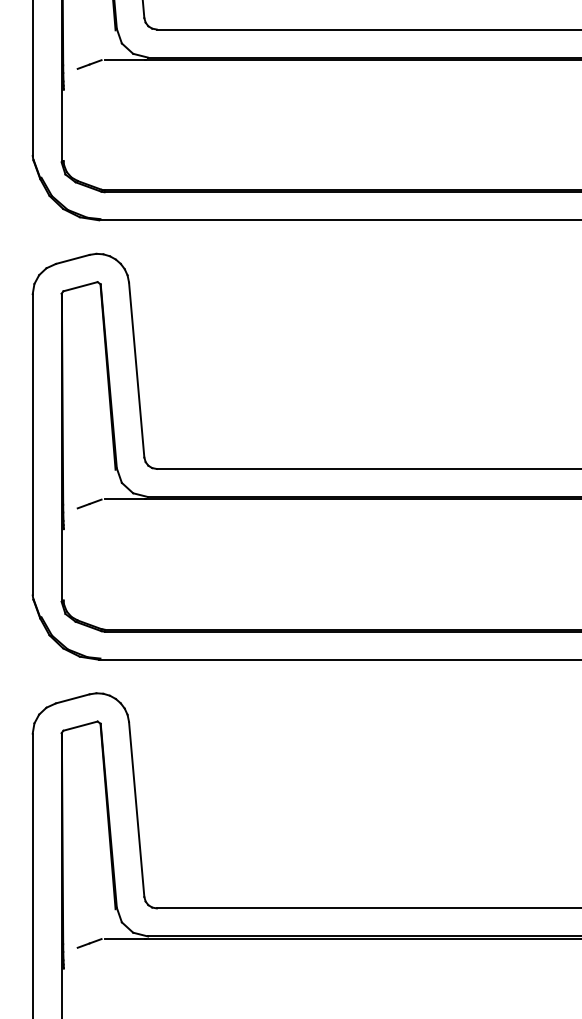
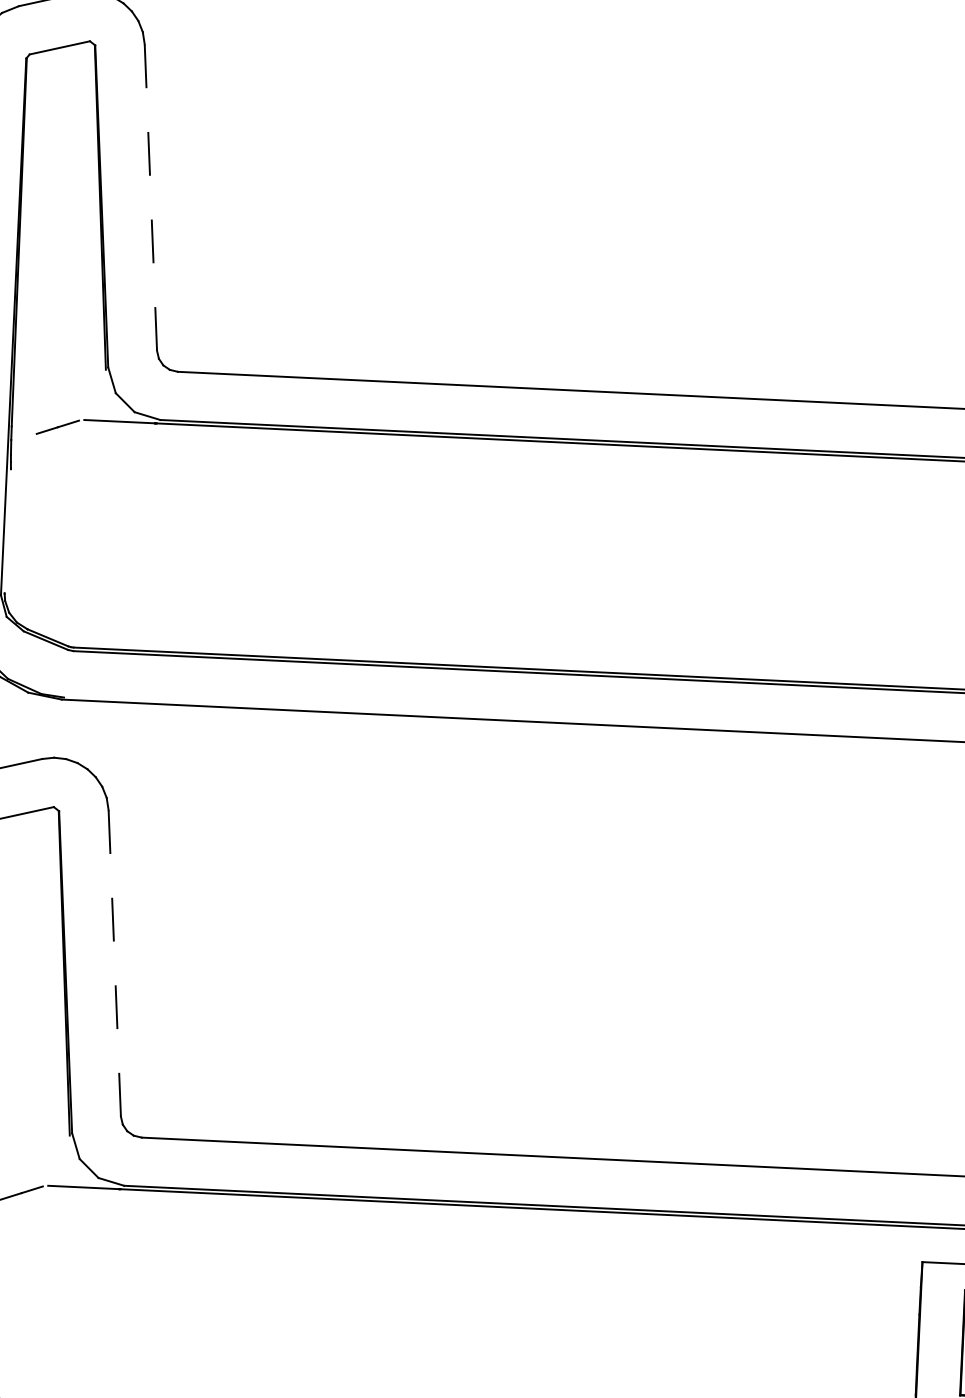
line: (136, 370) -> (150, 198), solid -> dashed
line: (136, 809) -> (114, 963), solid -> dashed

